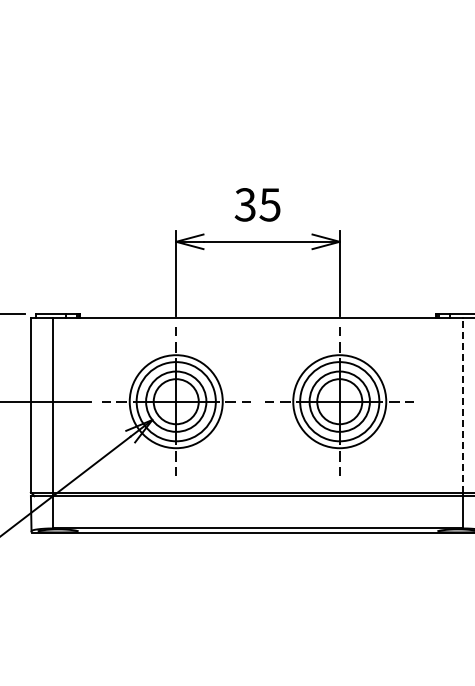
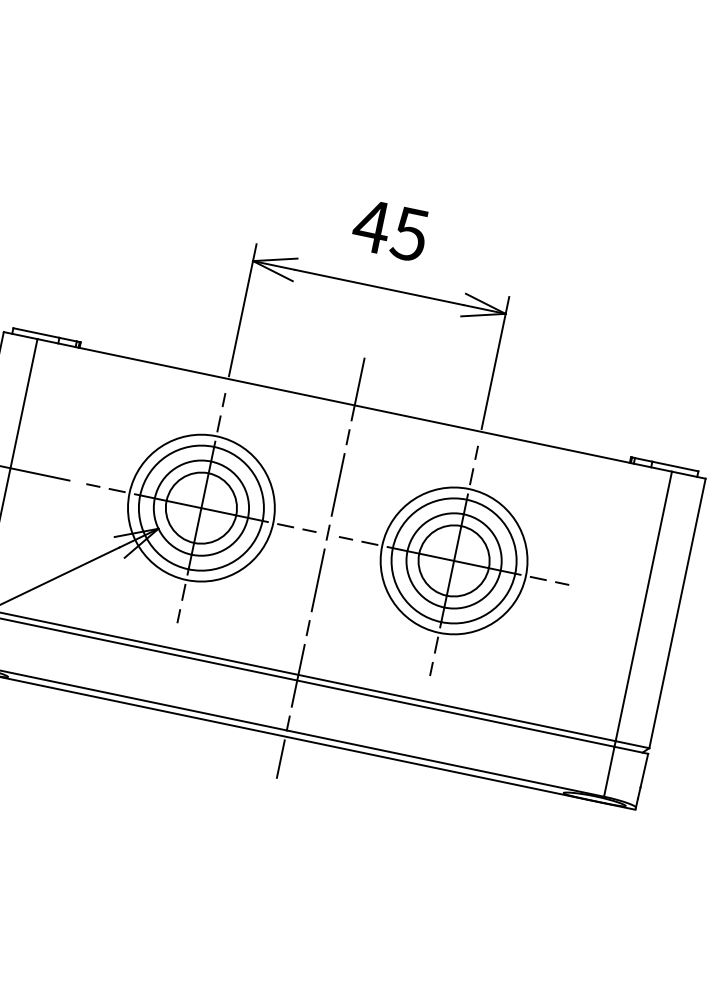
text: (245, 204) -> (372, 225), 35 -> 45
line: (463, 404) -> (644, 605), dashed -> solid
line: (258, 423) -> (321, 568), added

